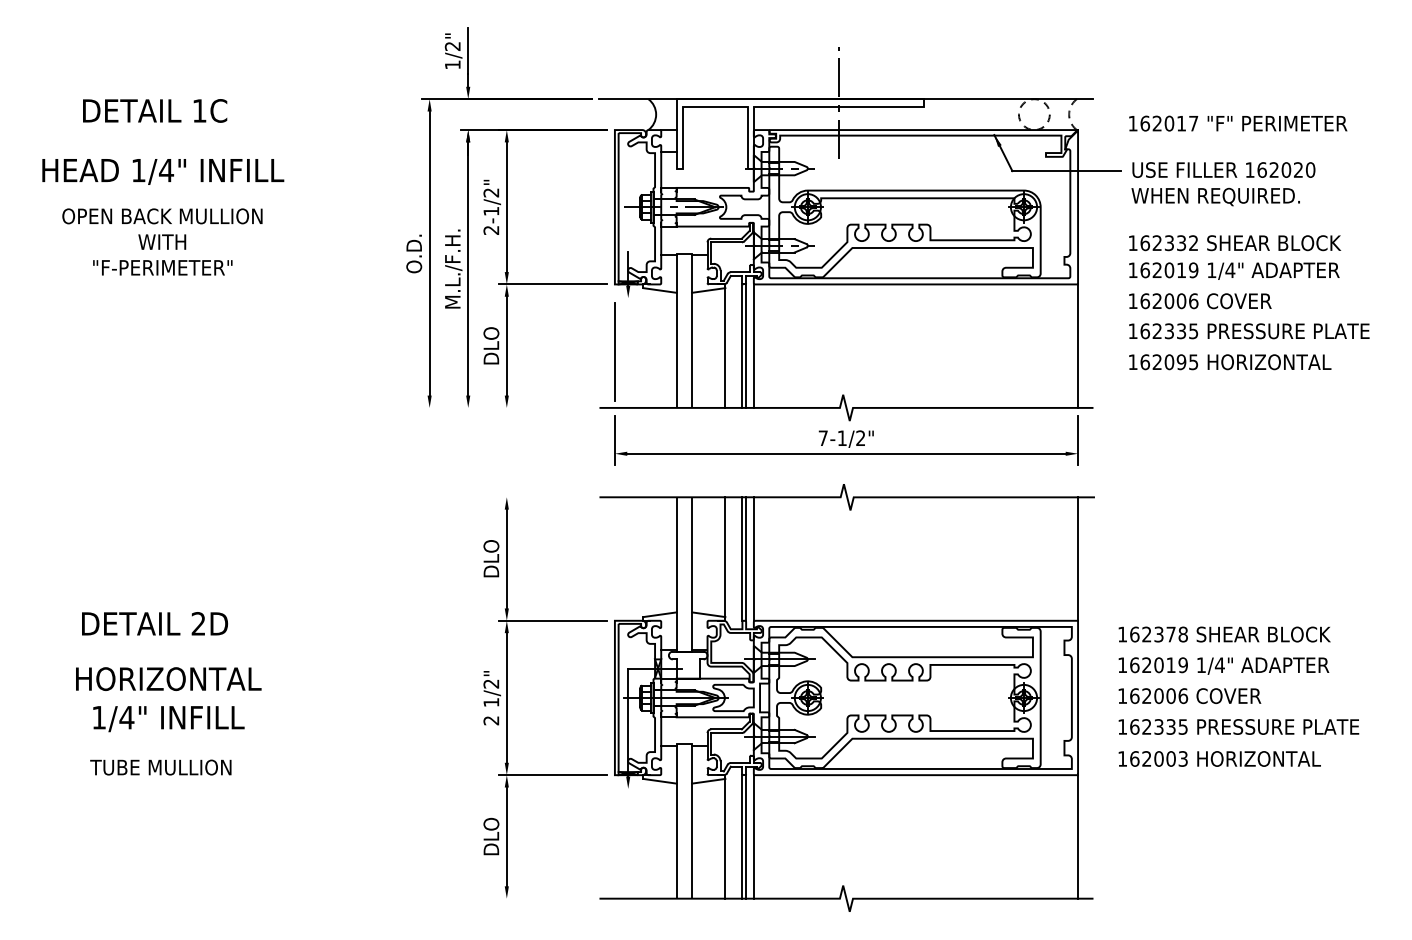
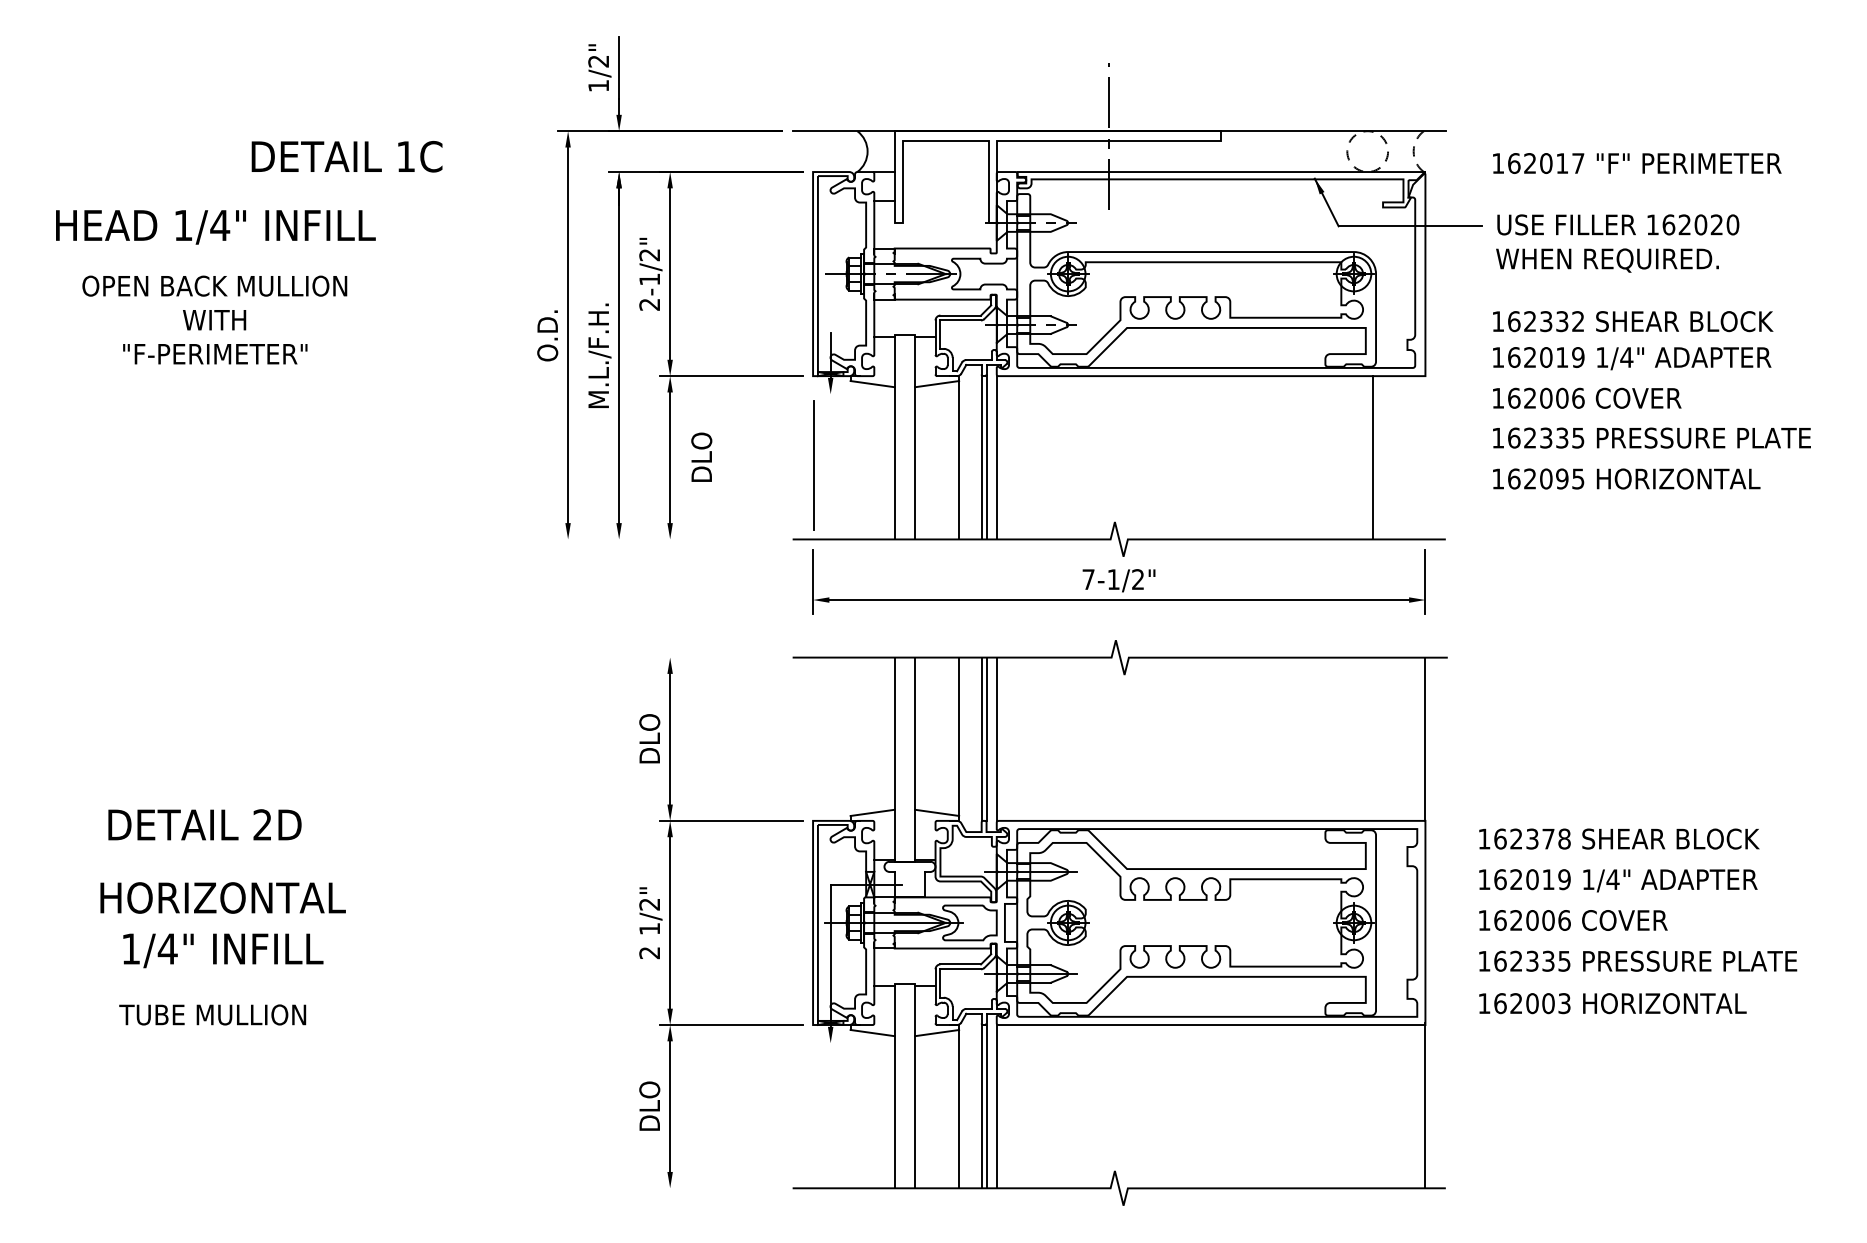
text: (154, 110) -> (346, 156), moved
text: (491, 345) -> (701, 456), moved
line: (1078, 345) -> (1373, 457), moved

